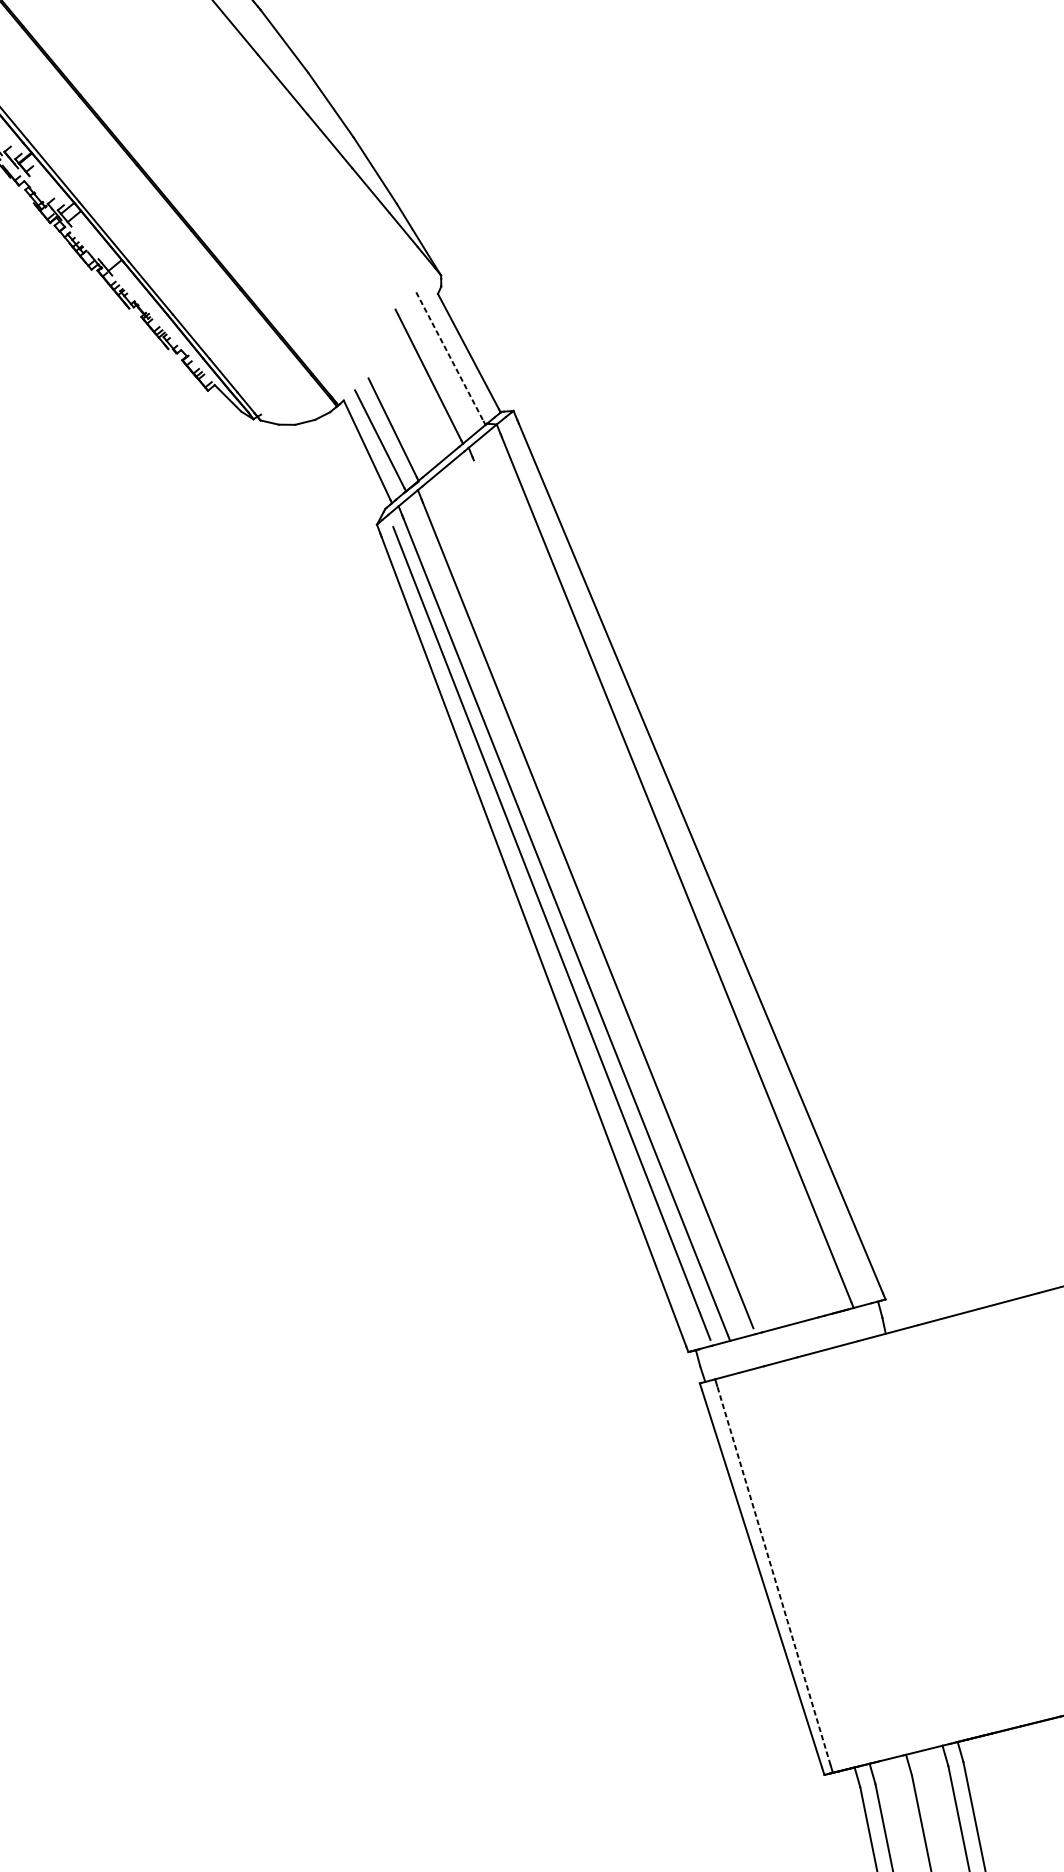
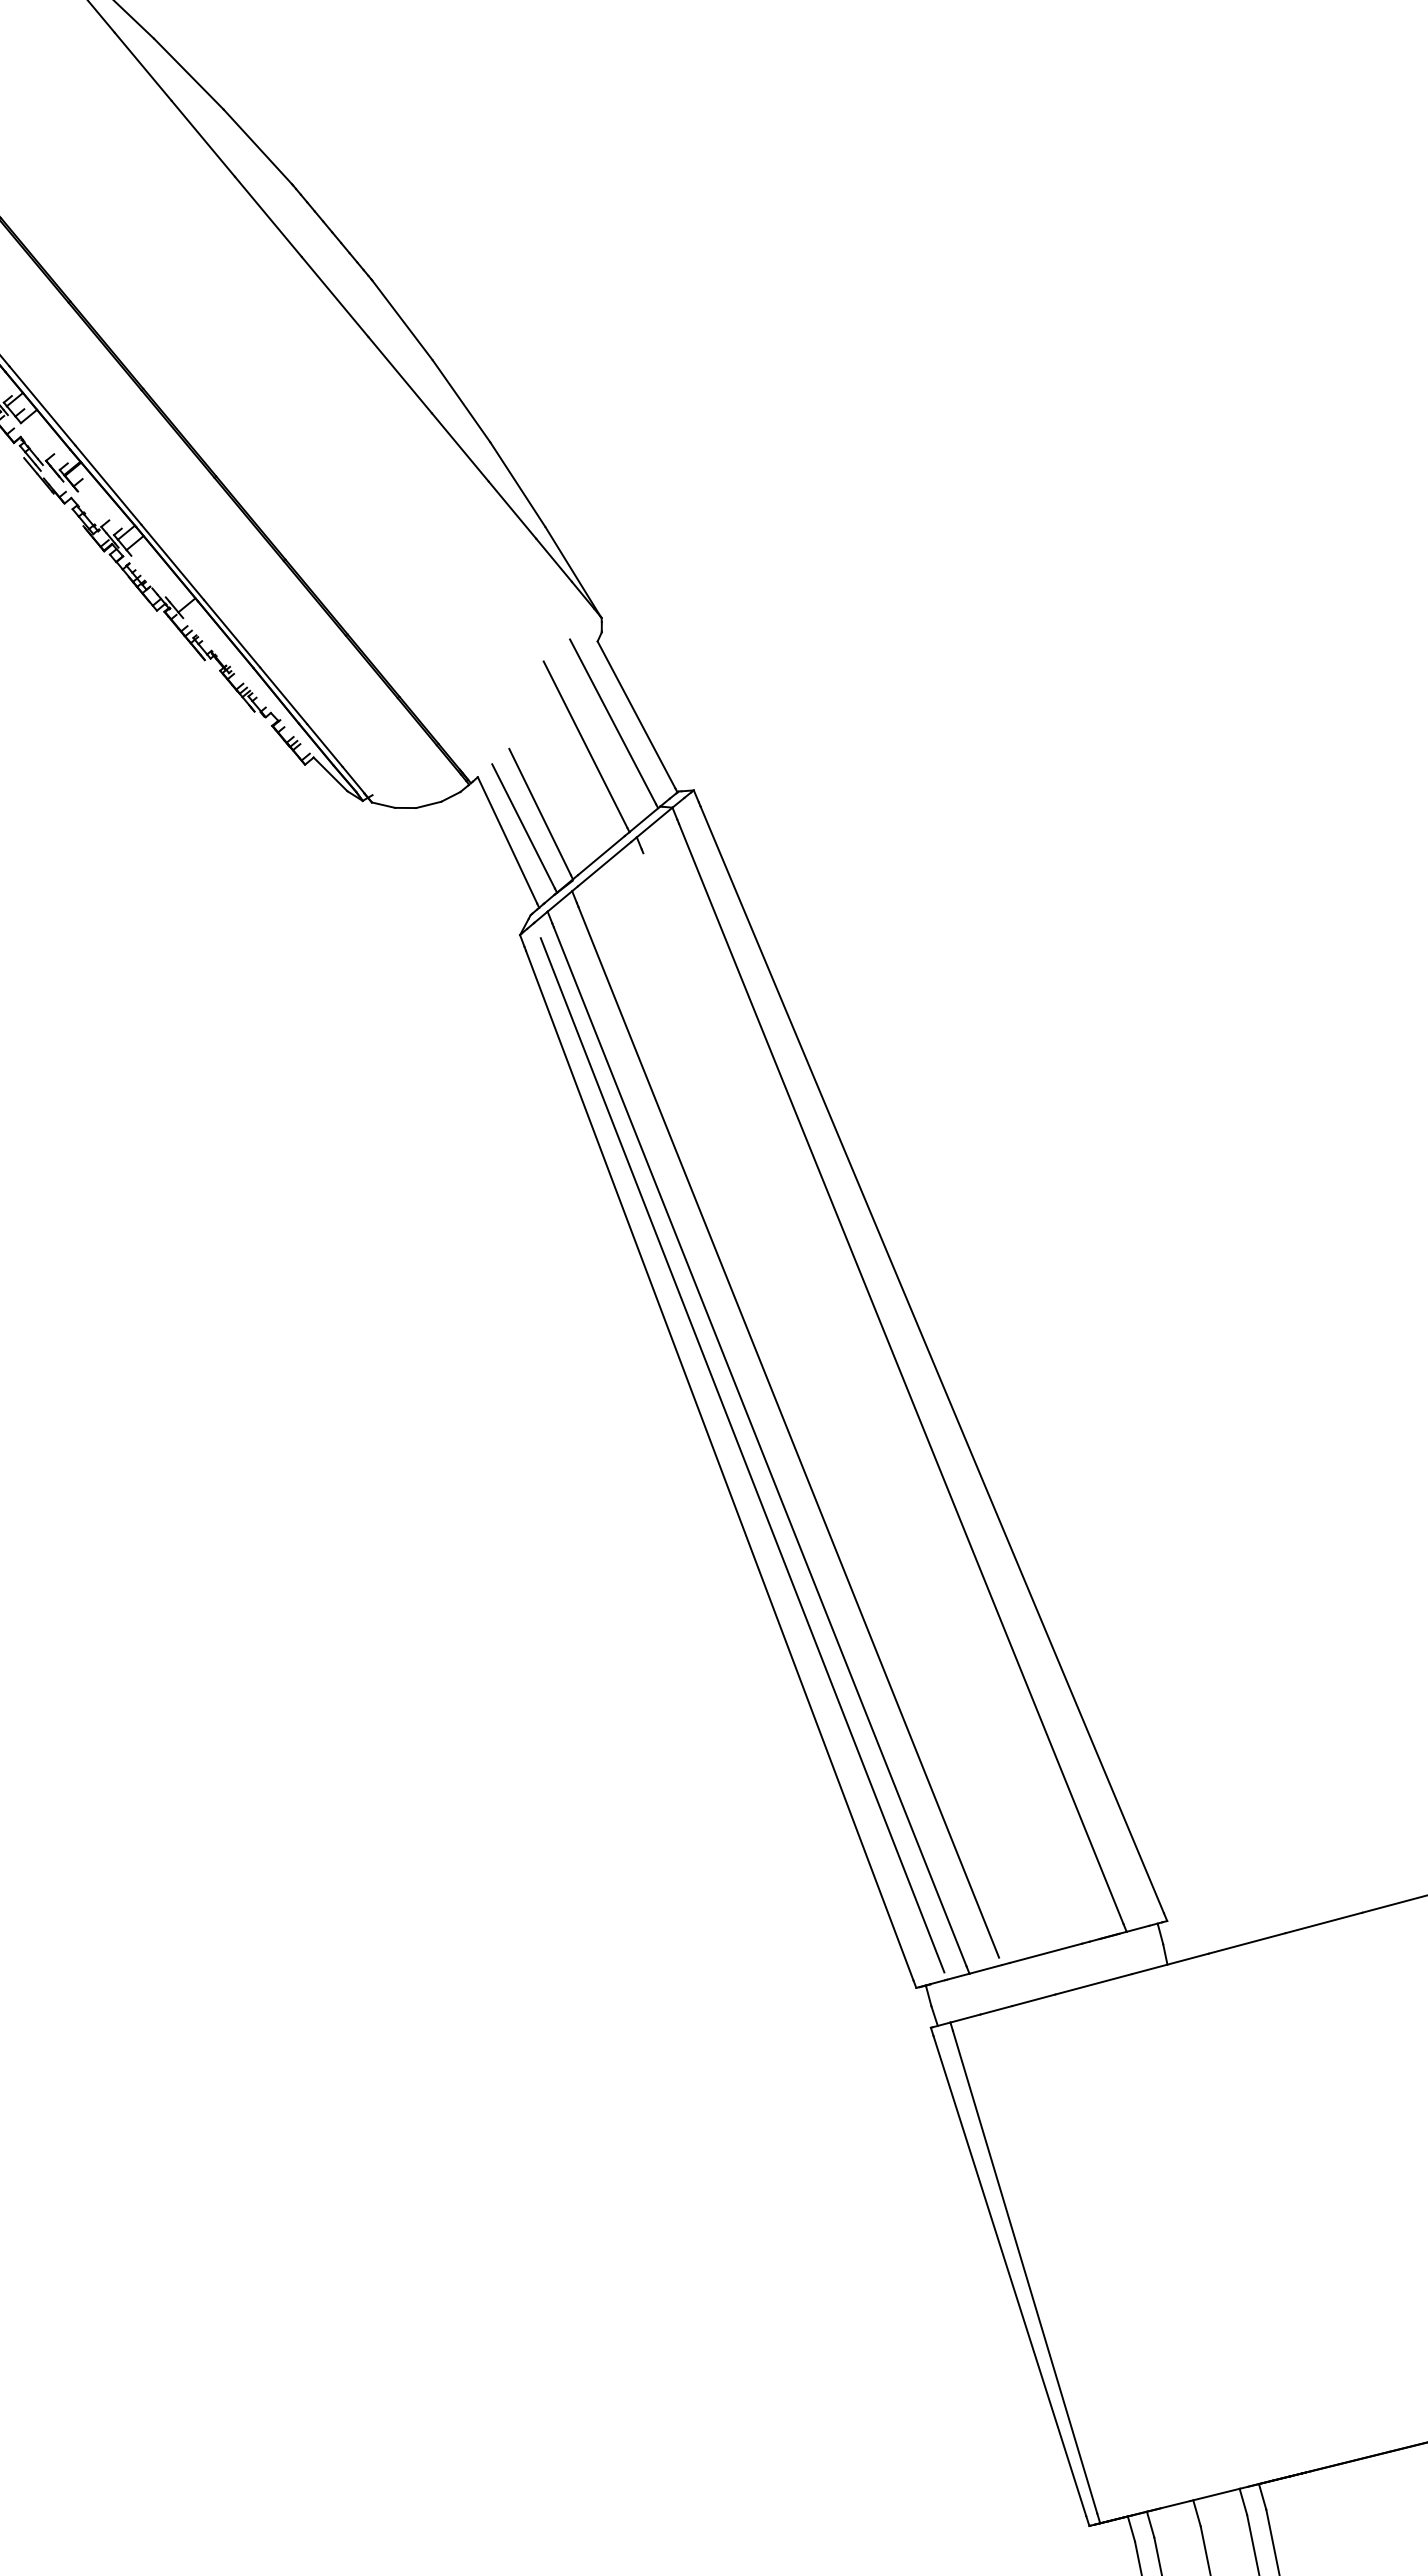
line: (450, 356) -> (613, 721), dashed -> solid
line: (774, 1575) -> (1025, 2272), dashed -> solid

